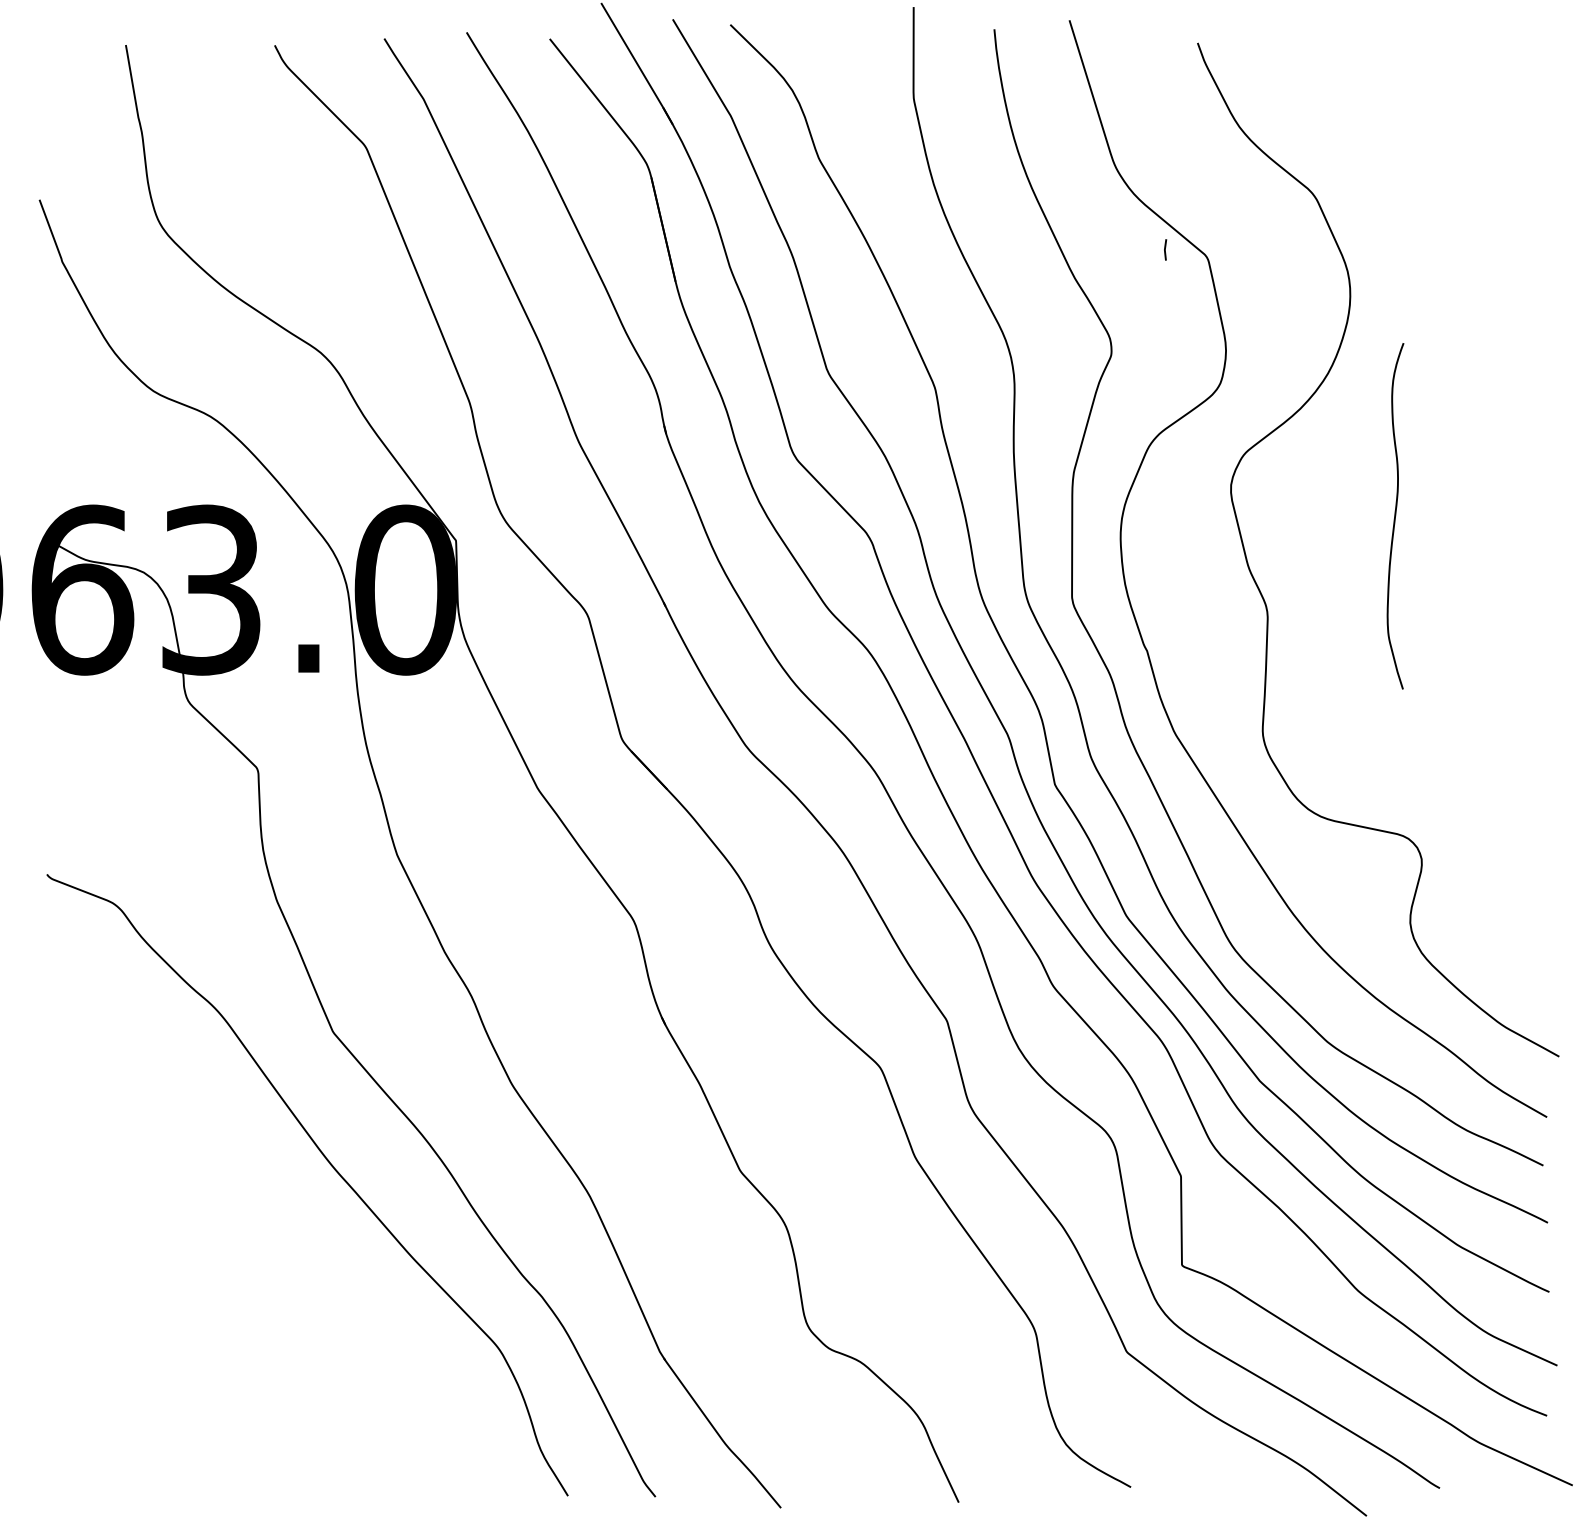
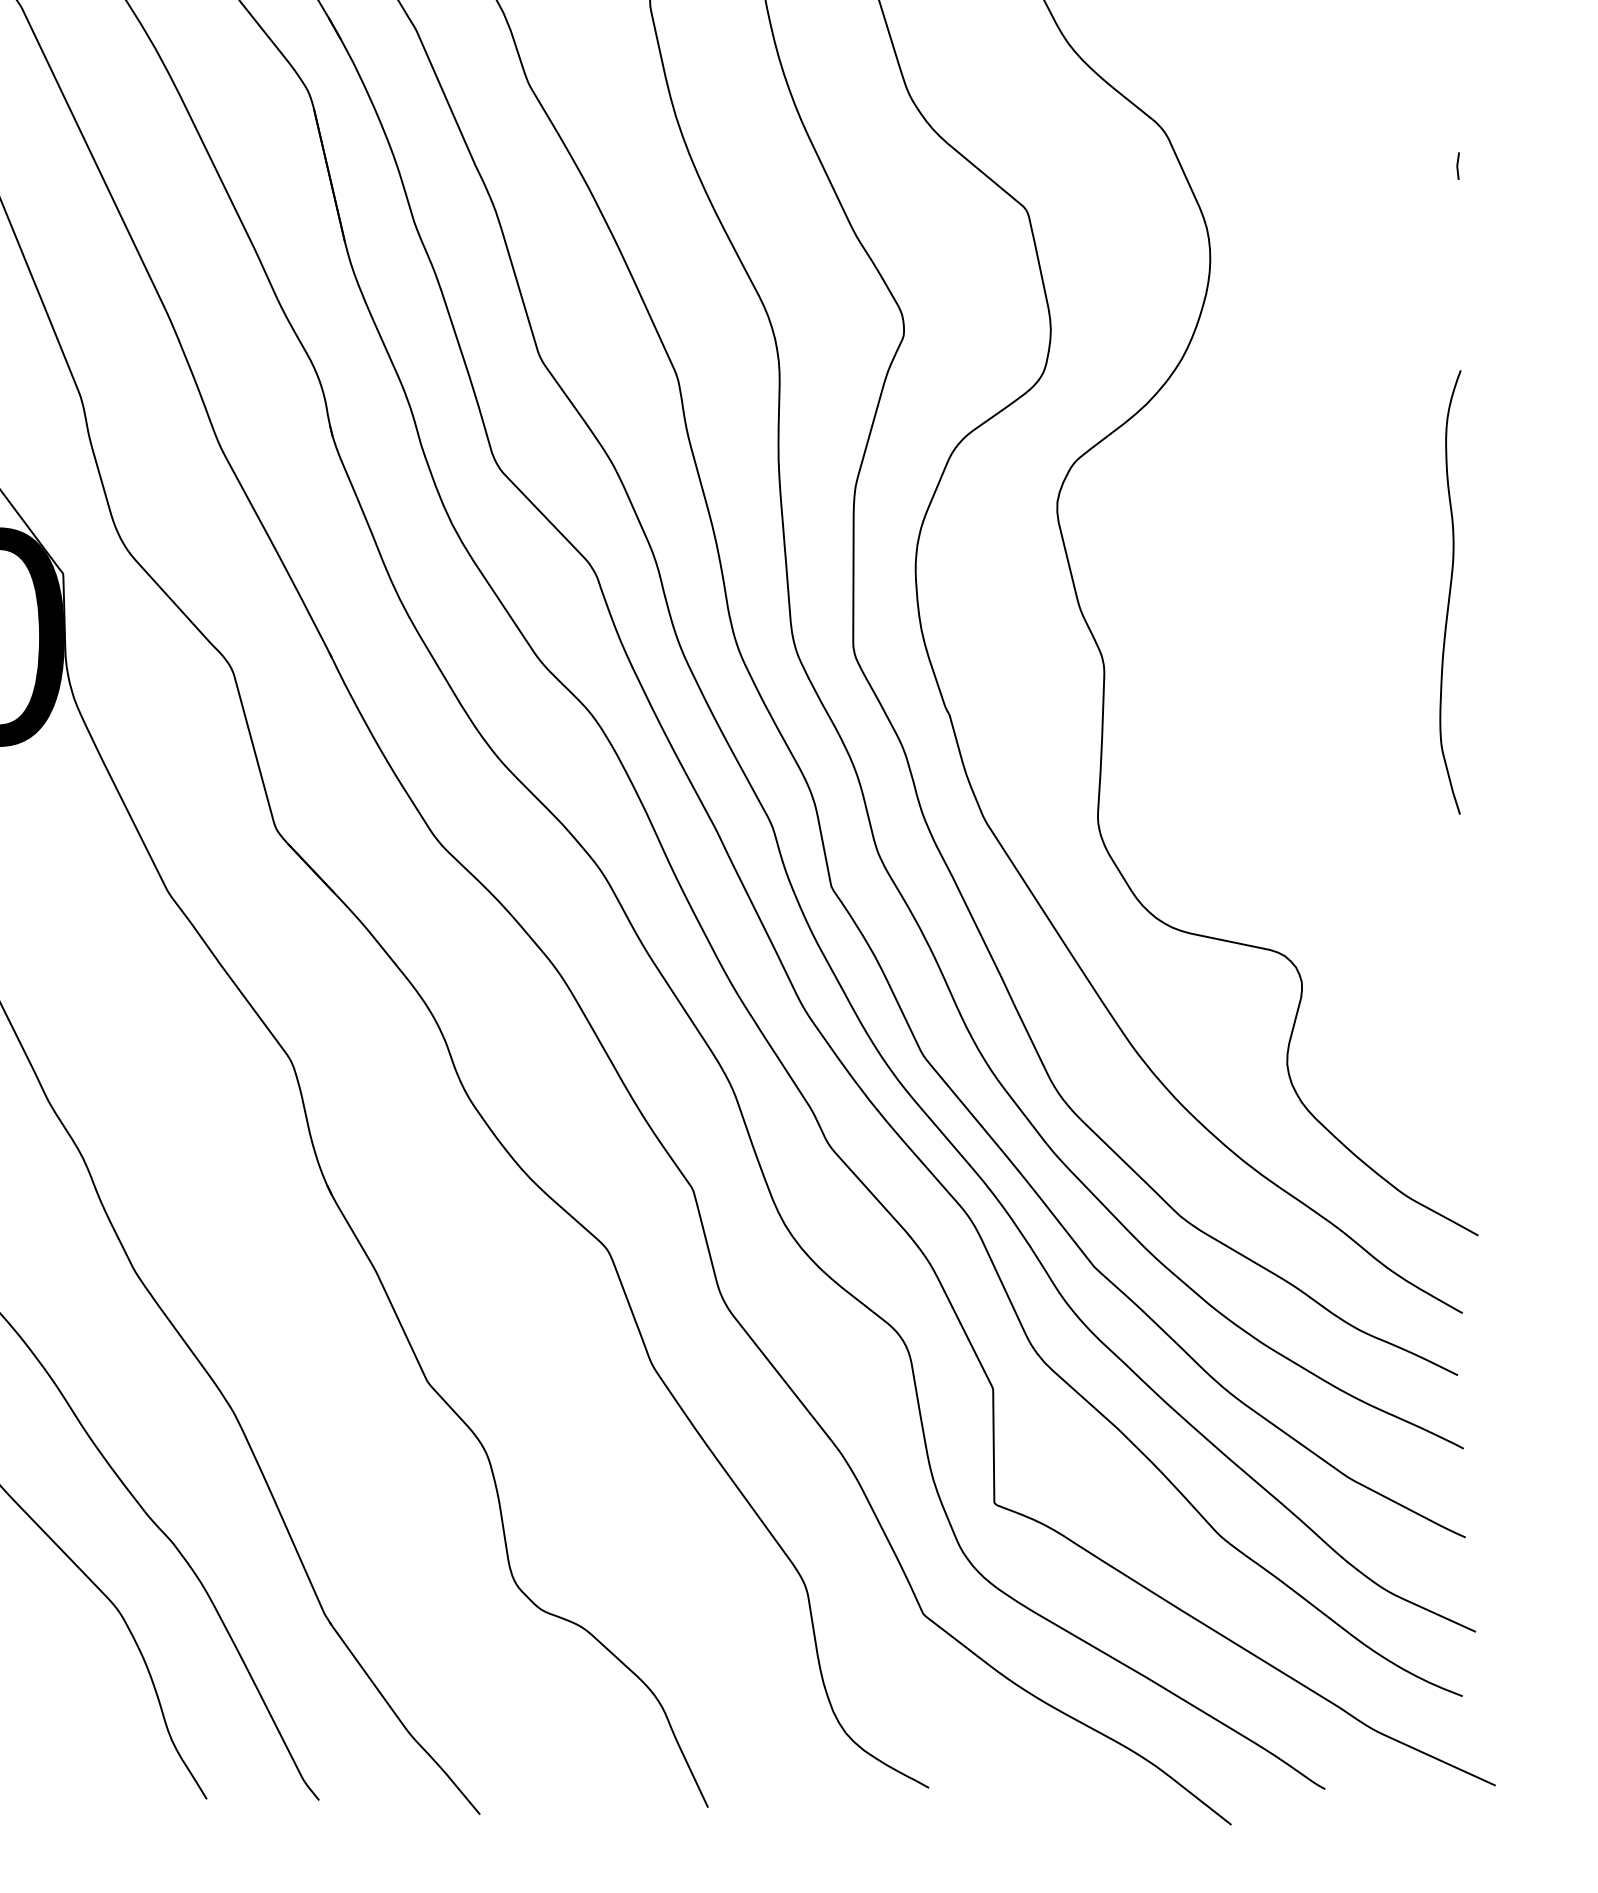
line: (1165, 249) -> (1458, 165), moved
curve: (1395, 516) -> (1450, 592), moved

